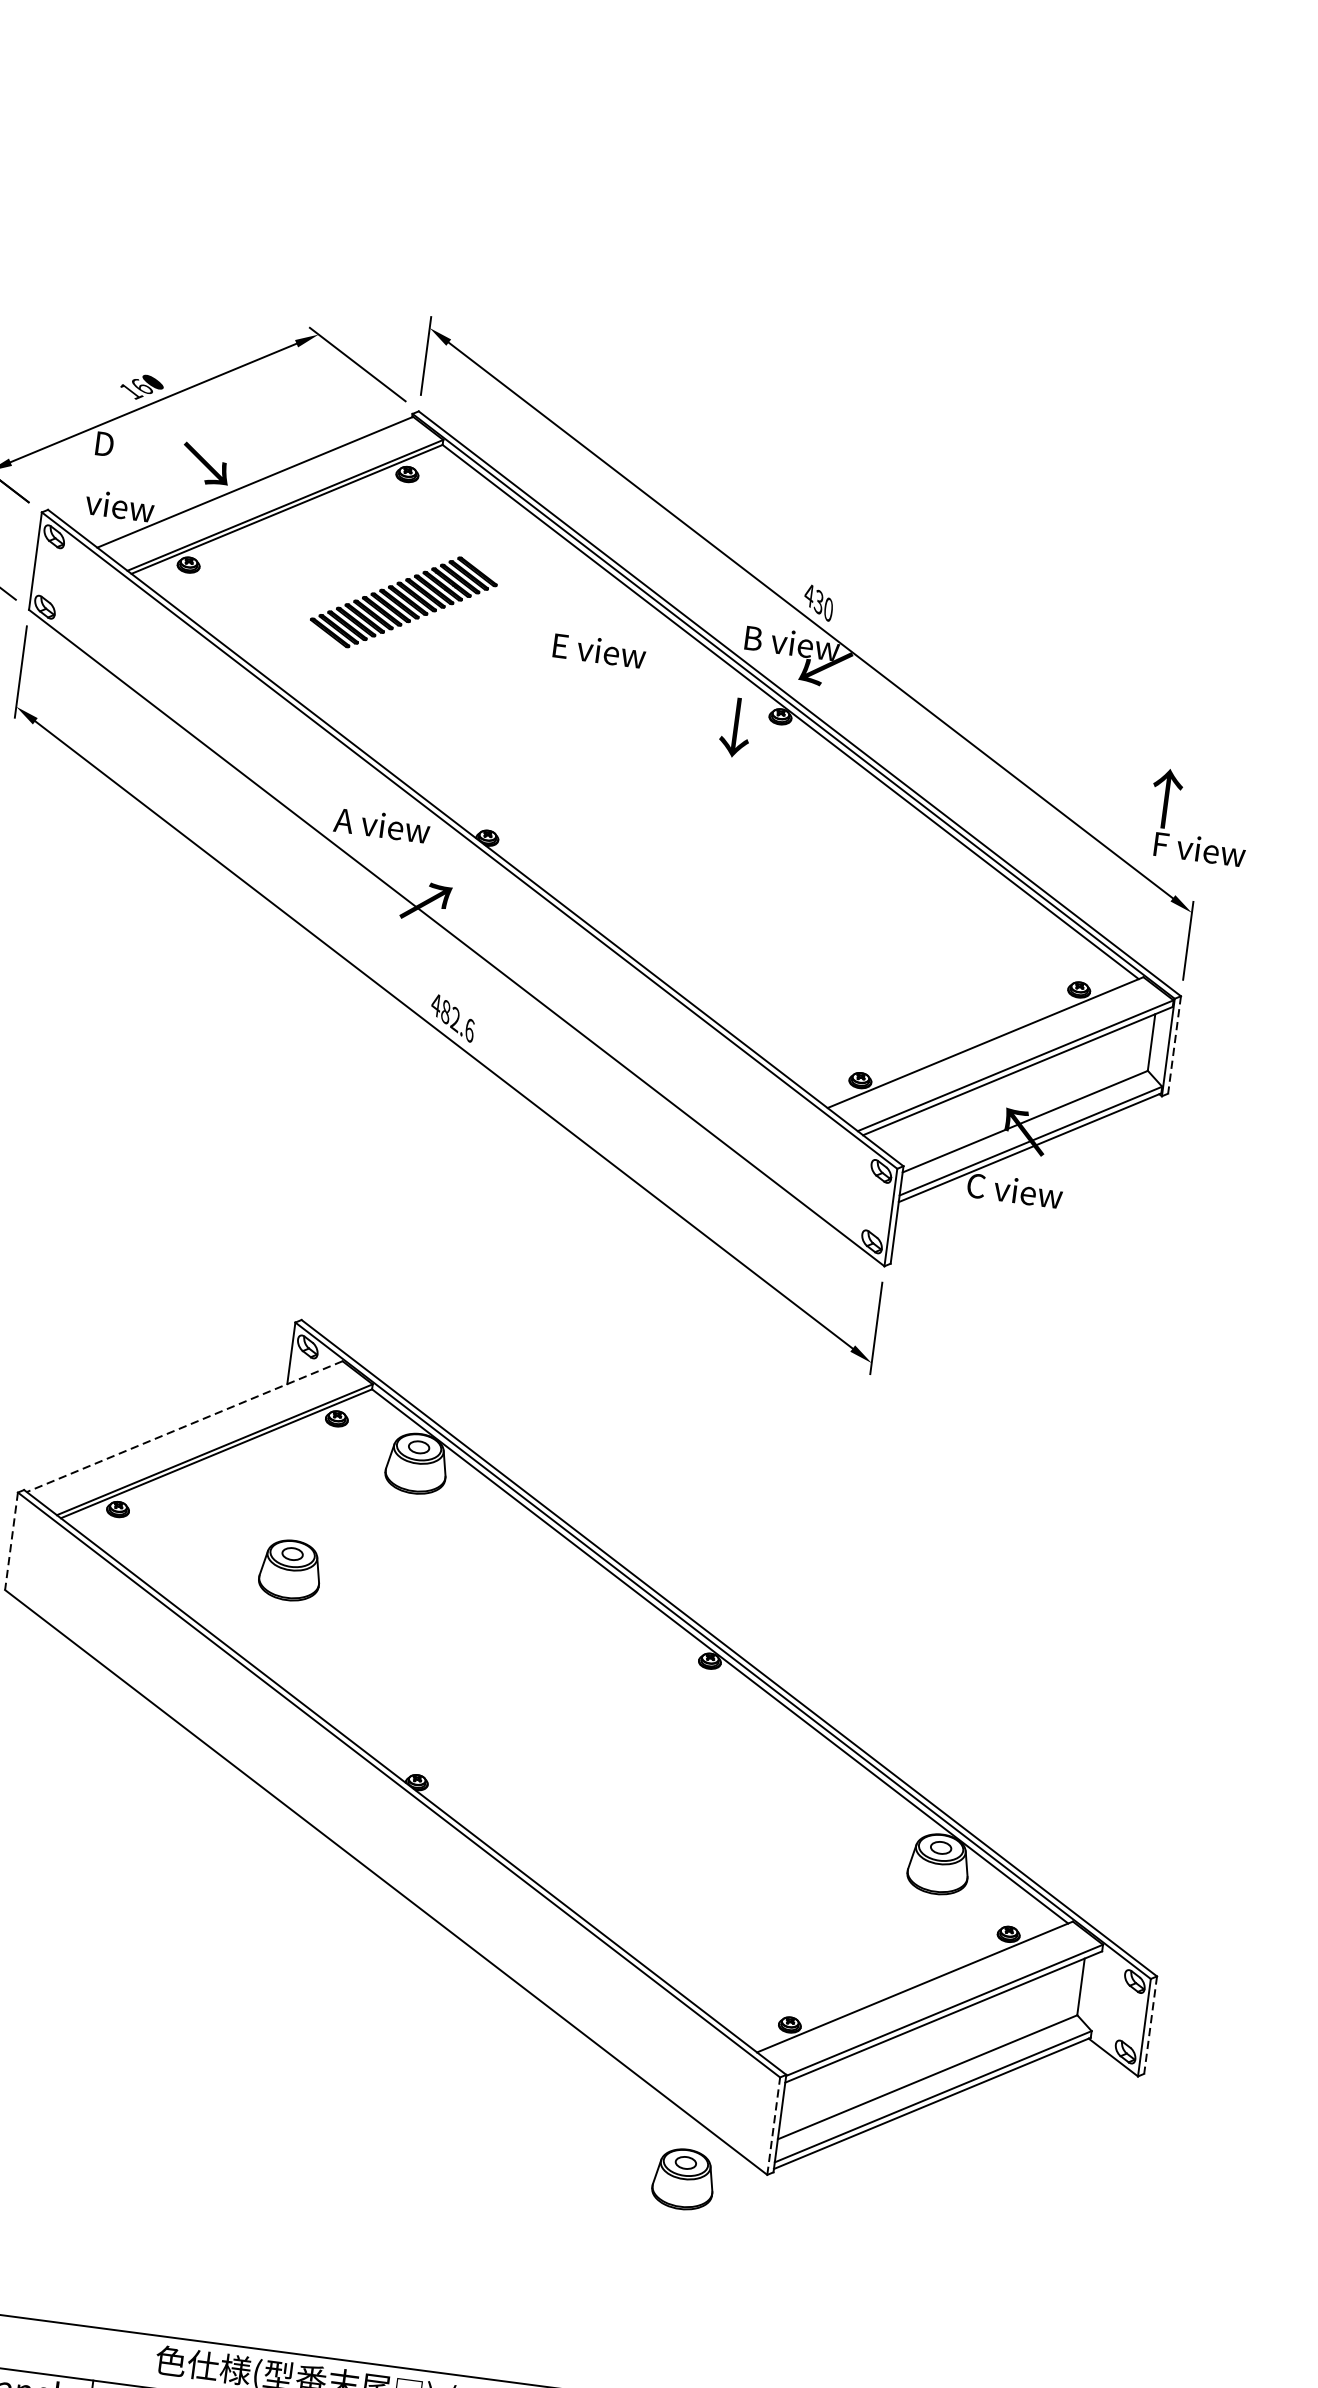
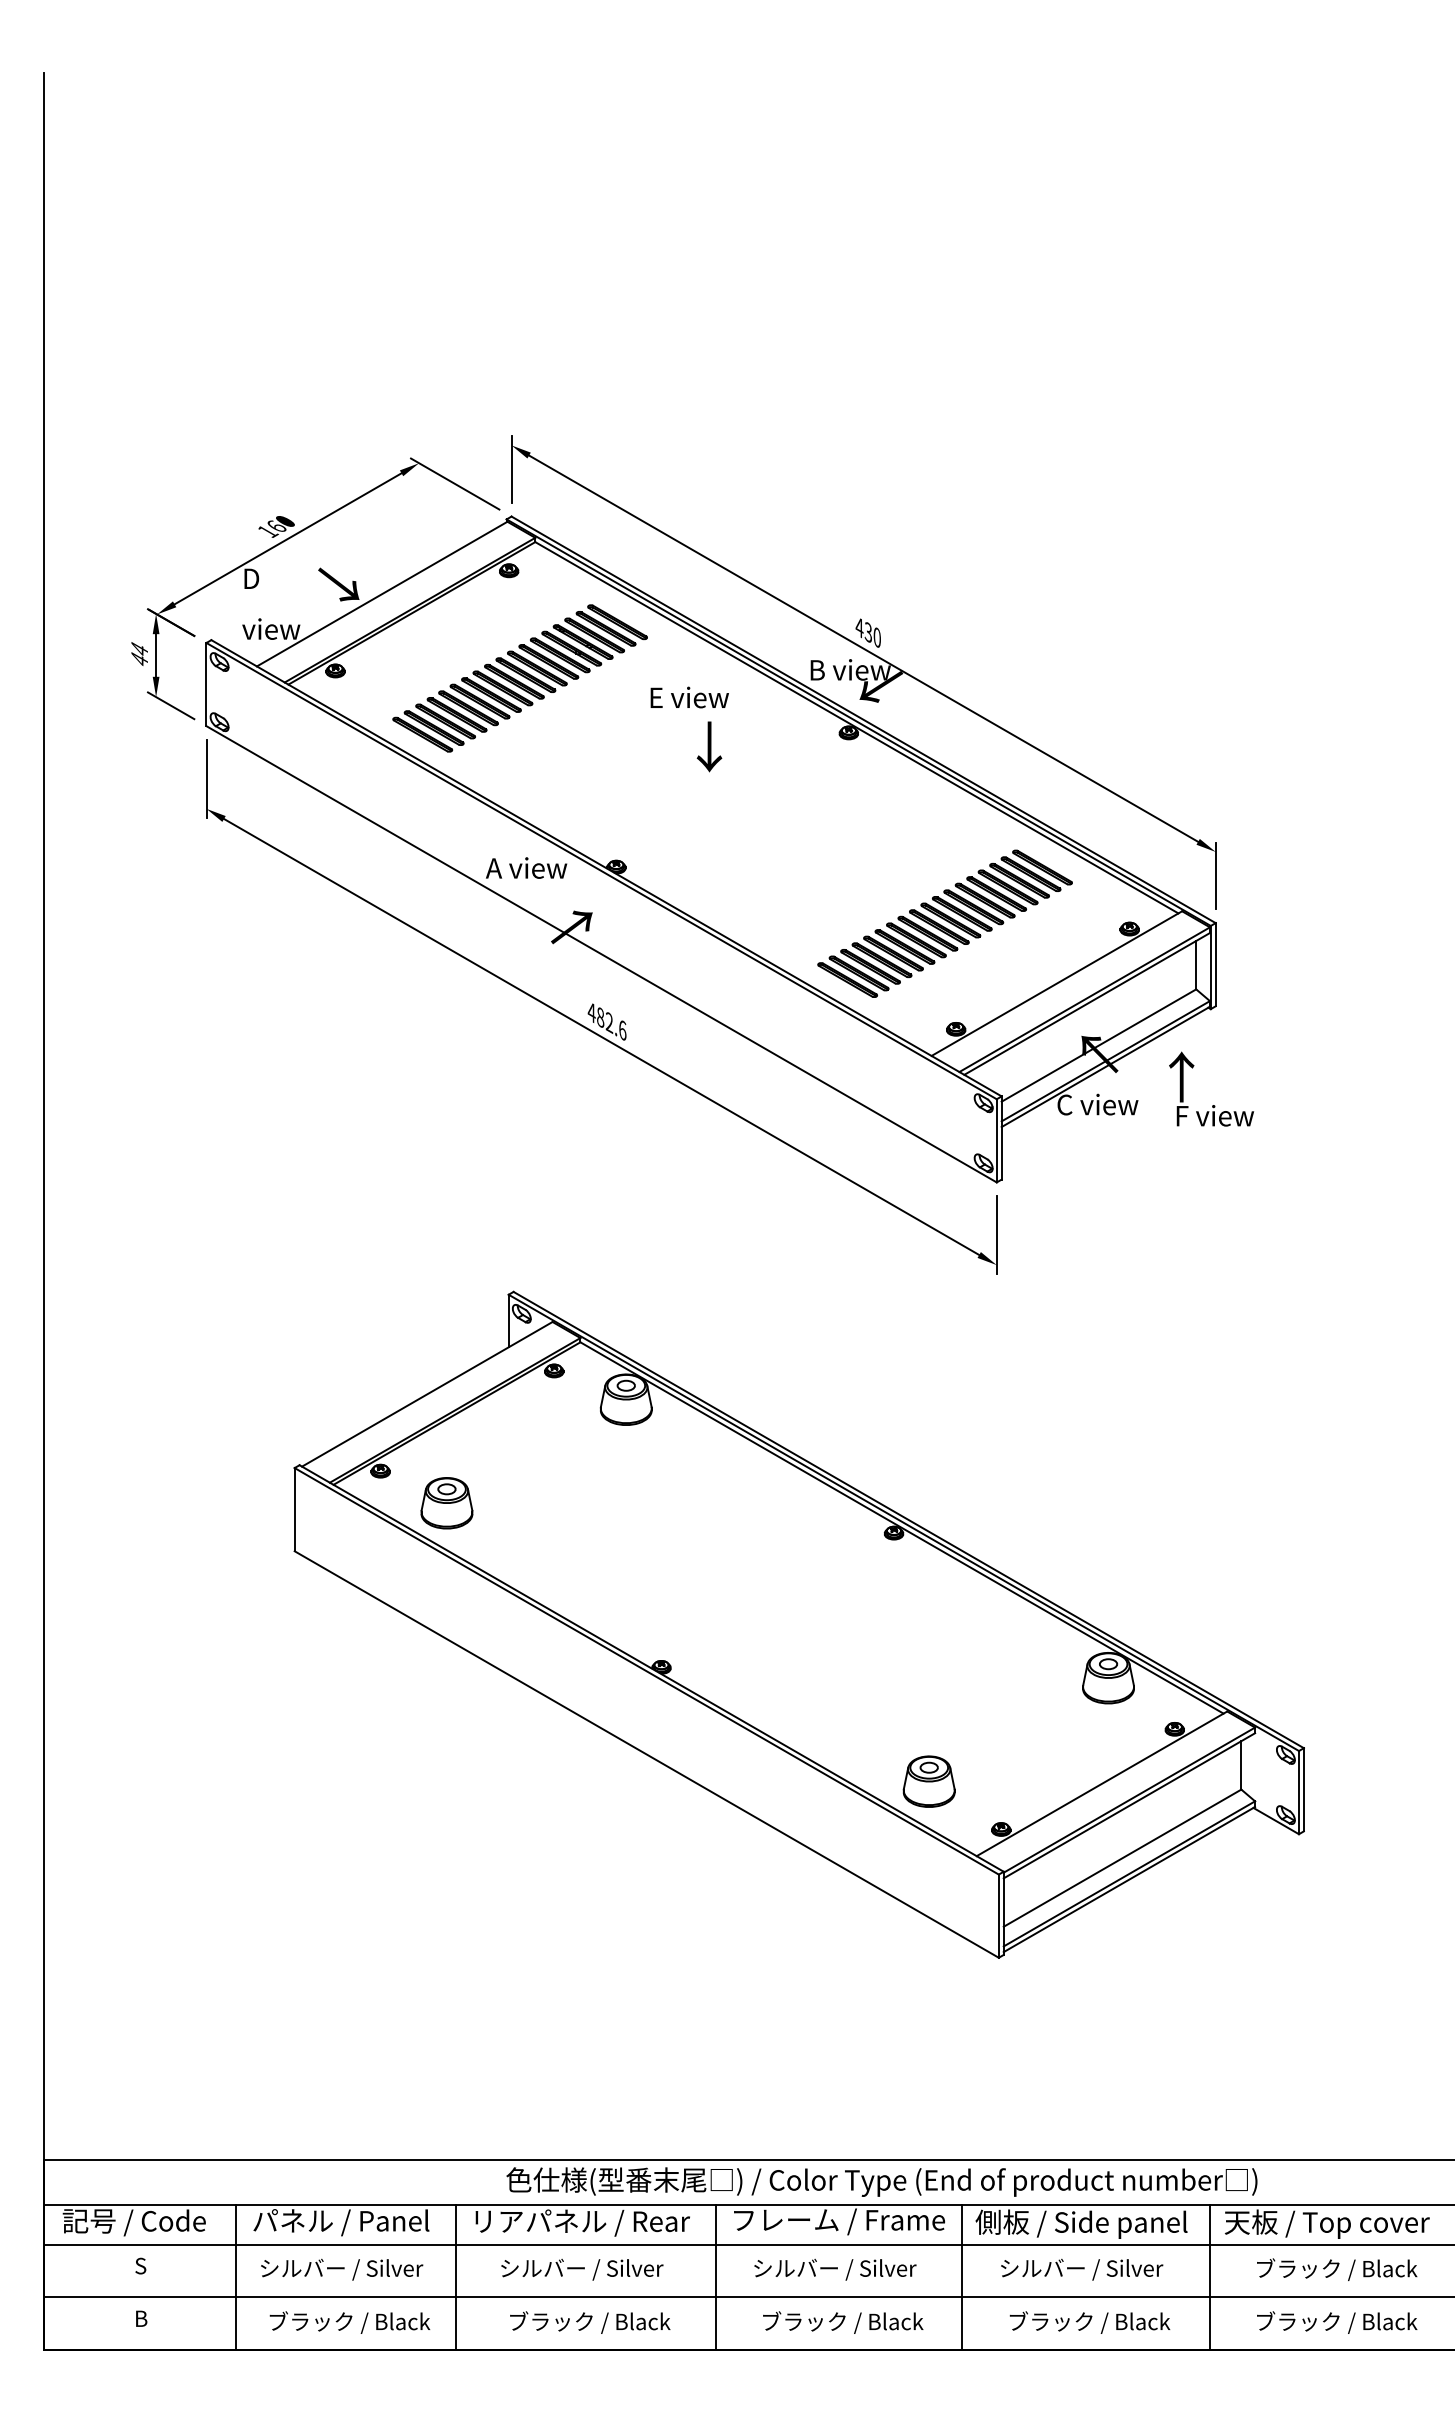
part: (403, 602) -> (519, 678), size x1.67
text: (735, 727) -> (709, 746), moved
text: (1199, 816) -> (1211, 1088), moved
part: (863, 954) -> (944, 923), added
line: (1174, 1044) -> (1215, 964), dashed -> solid
line: (184, 1426) -> (427, 1394), dashed -> solid
line: (11, 1541) -> (294, 1509), dashed -> solid
part: (289, 1570) -> (446, 1503), moved
line: (1150, 2024) -> (1303, 1789), dashed -> solid
line: (773, 2126) -> (998, 1916), dashed -> solid
part: (682, 2178) -> (928, 1781), moved

